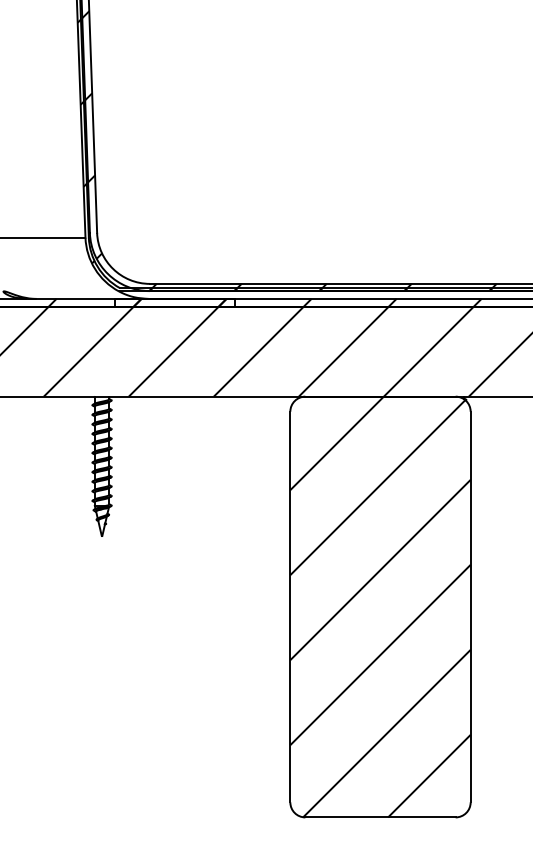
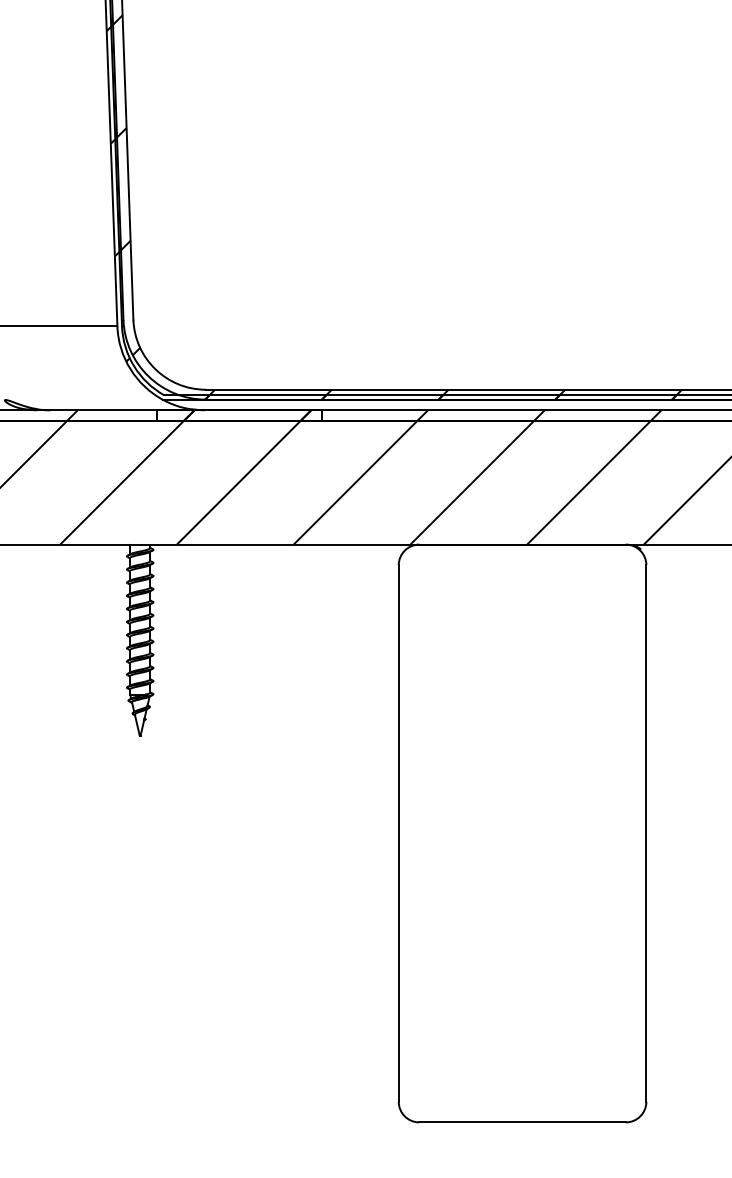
hatch: (380, 606) -> (522, 832), removed

